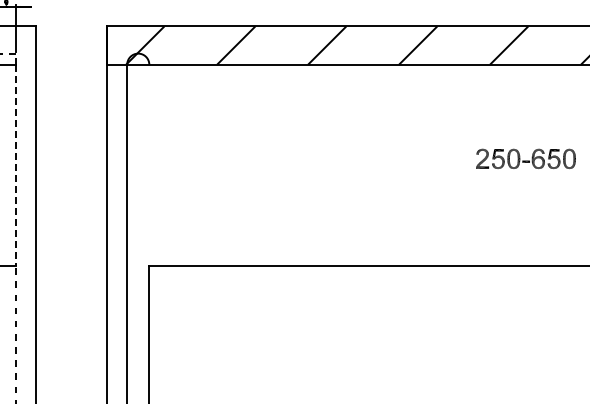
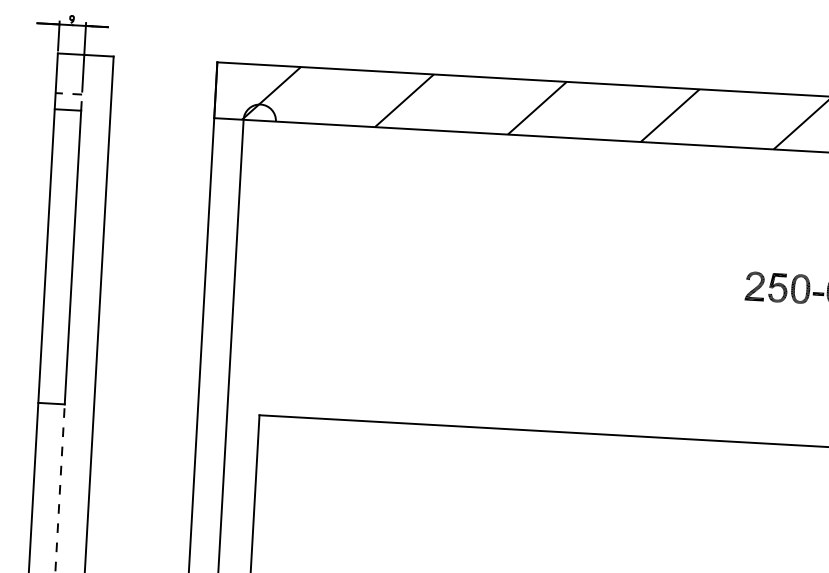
line: (16, 165) -> (73, 258), dashed -> solid

